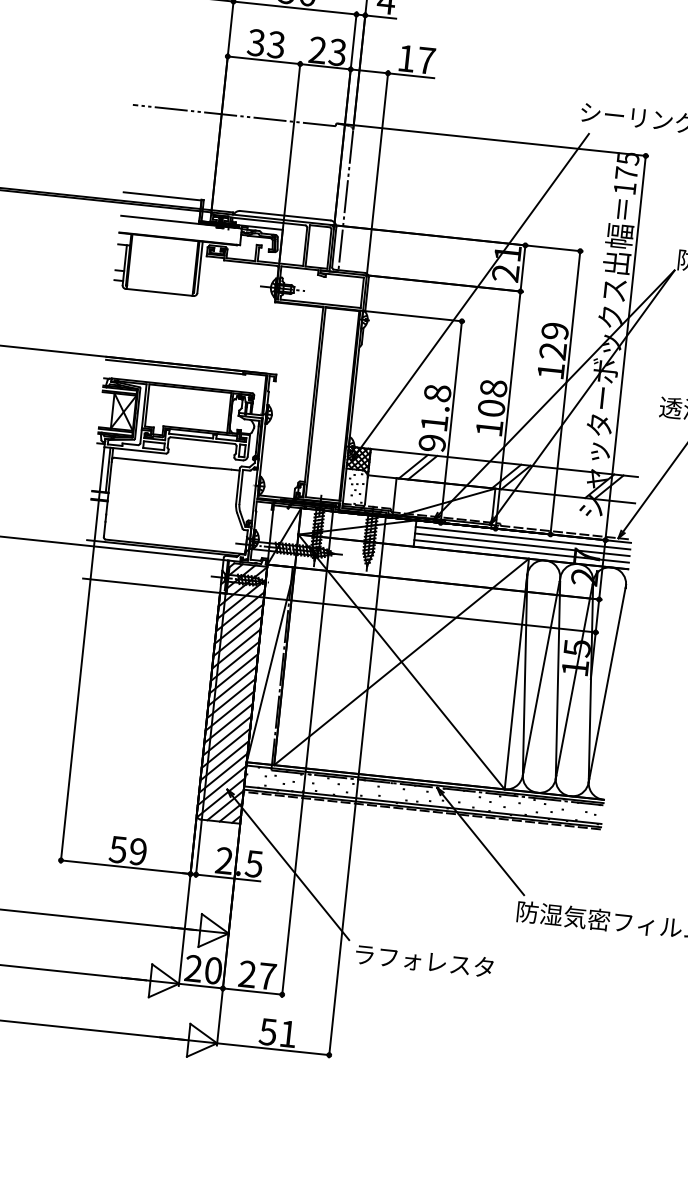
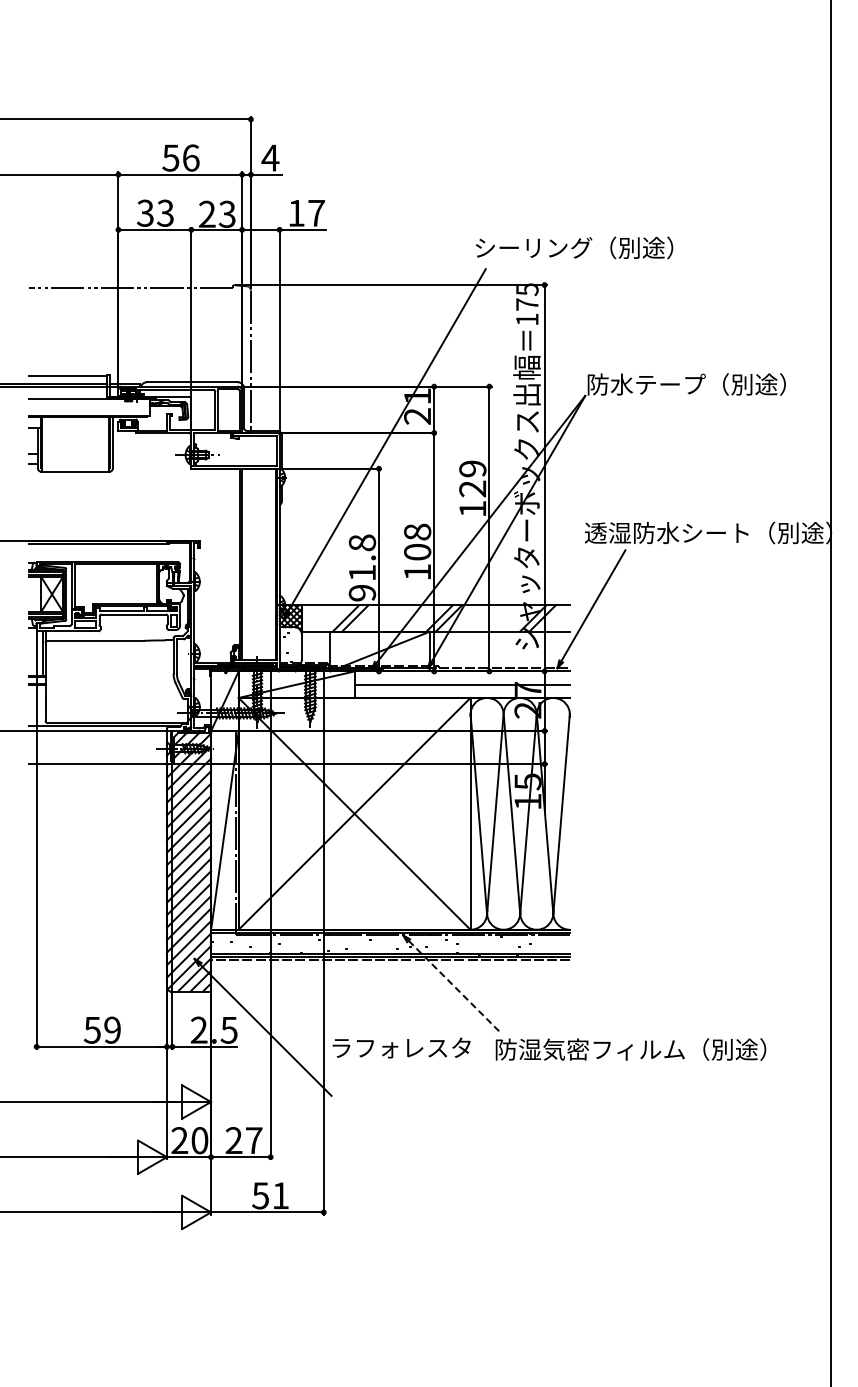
line: (523, 538) -> (462, 678), removed
line: (521, 551) -> (462, 691), removed
line: (483, 845) -> (455, 987), solid -> dashed
text: (424, 960) -> (401, 1047), moved

